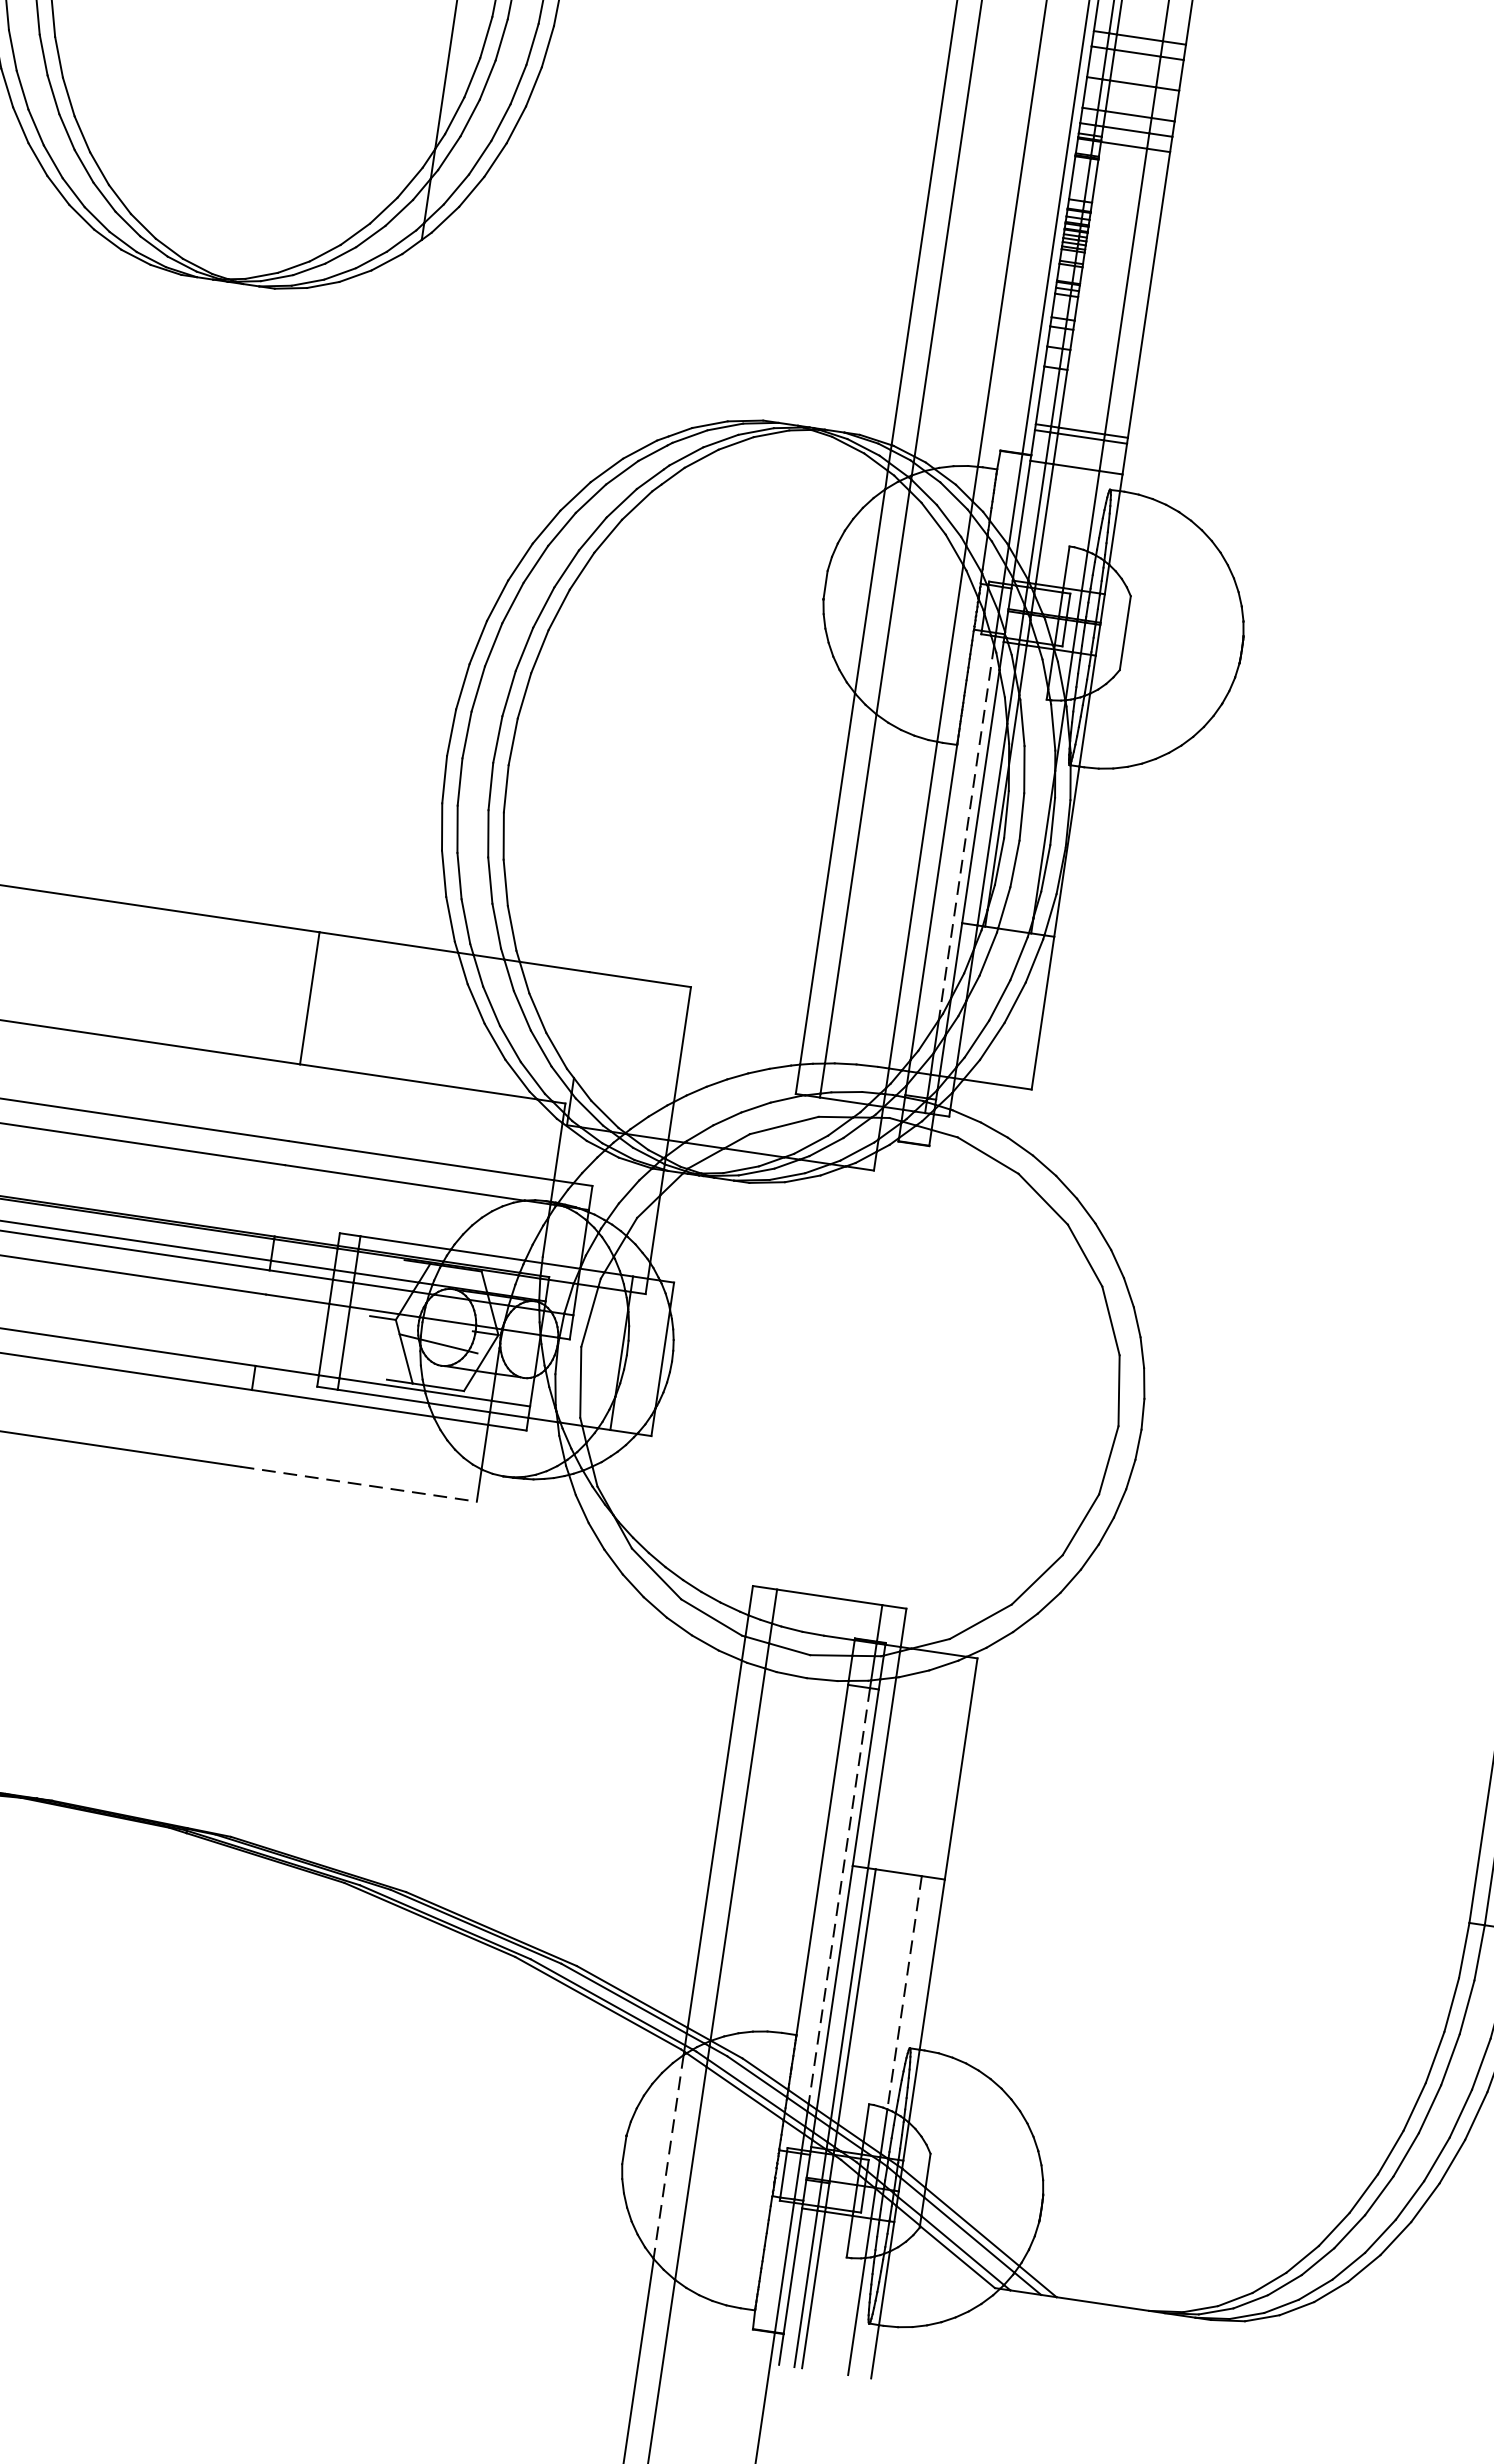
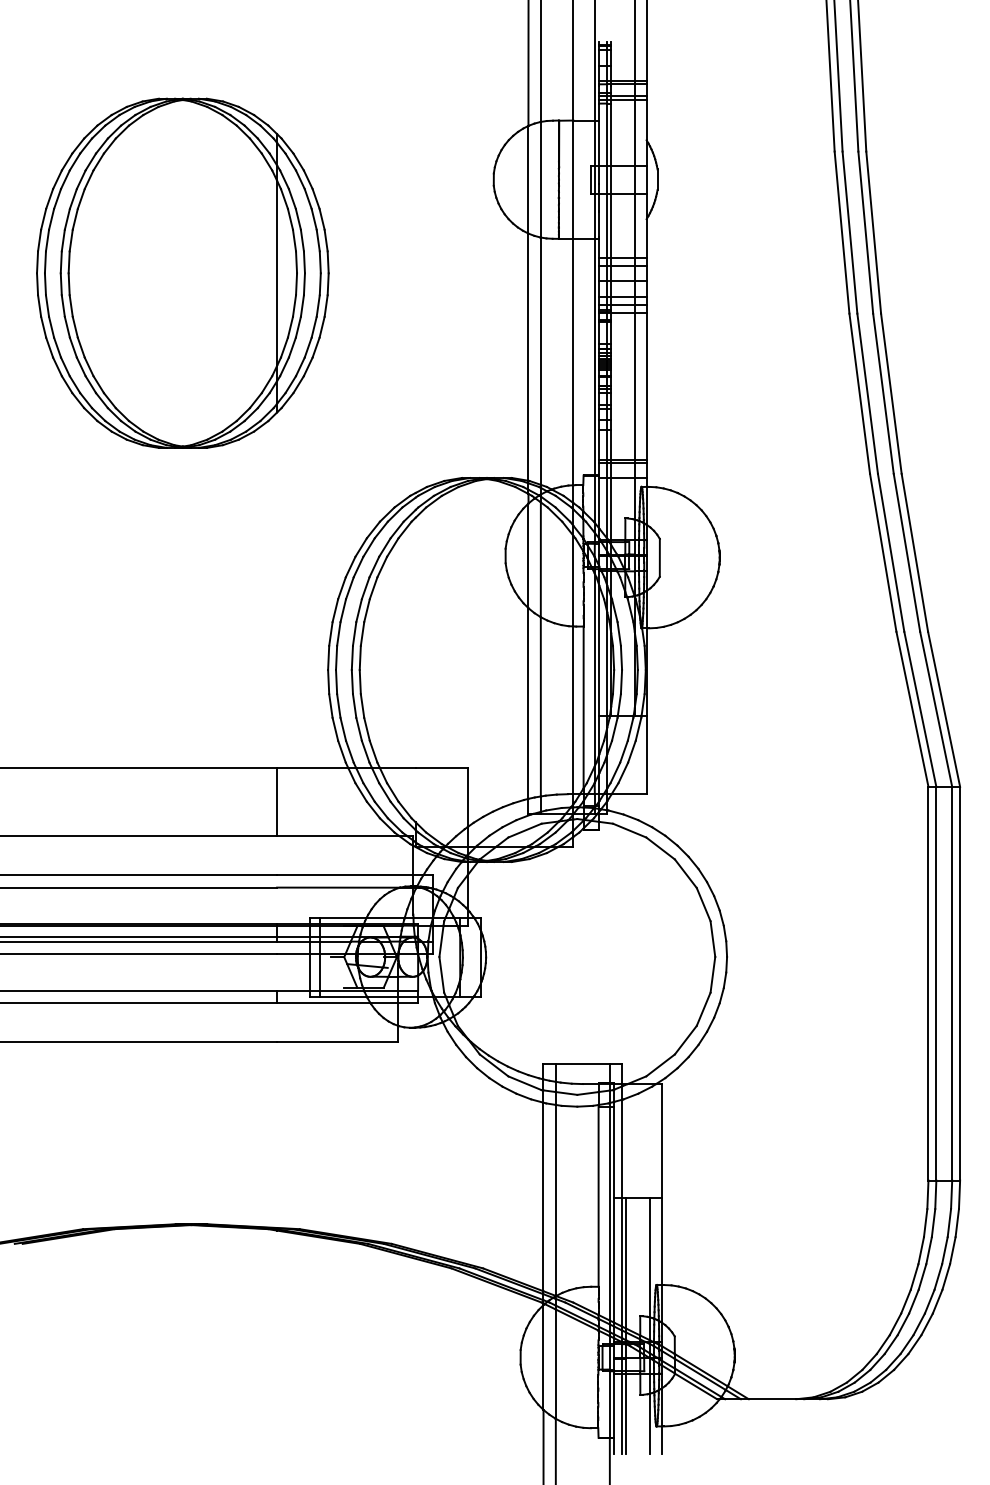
line: (965, 833) -> (594, 670), dashed -> solid
line: (358, 1484) -> (337, 1042), dashed -> solid
line: (838, 1895) -> (609, 1213), dashed -> solid
line: (903, 1992) -> (649, 1257), dashed -> solid
line: (668, 2158) -> (543, 1358), dashed -> solid

